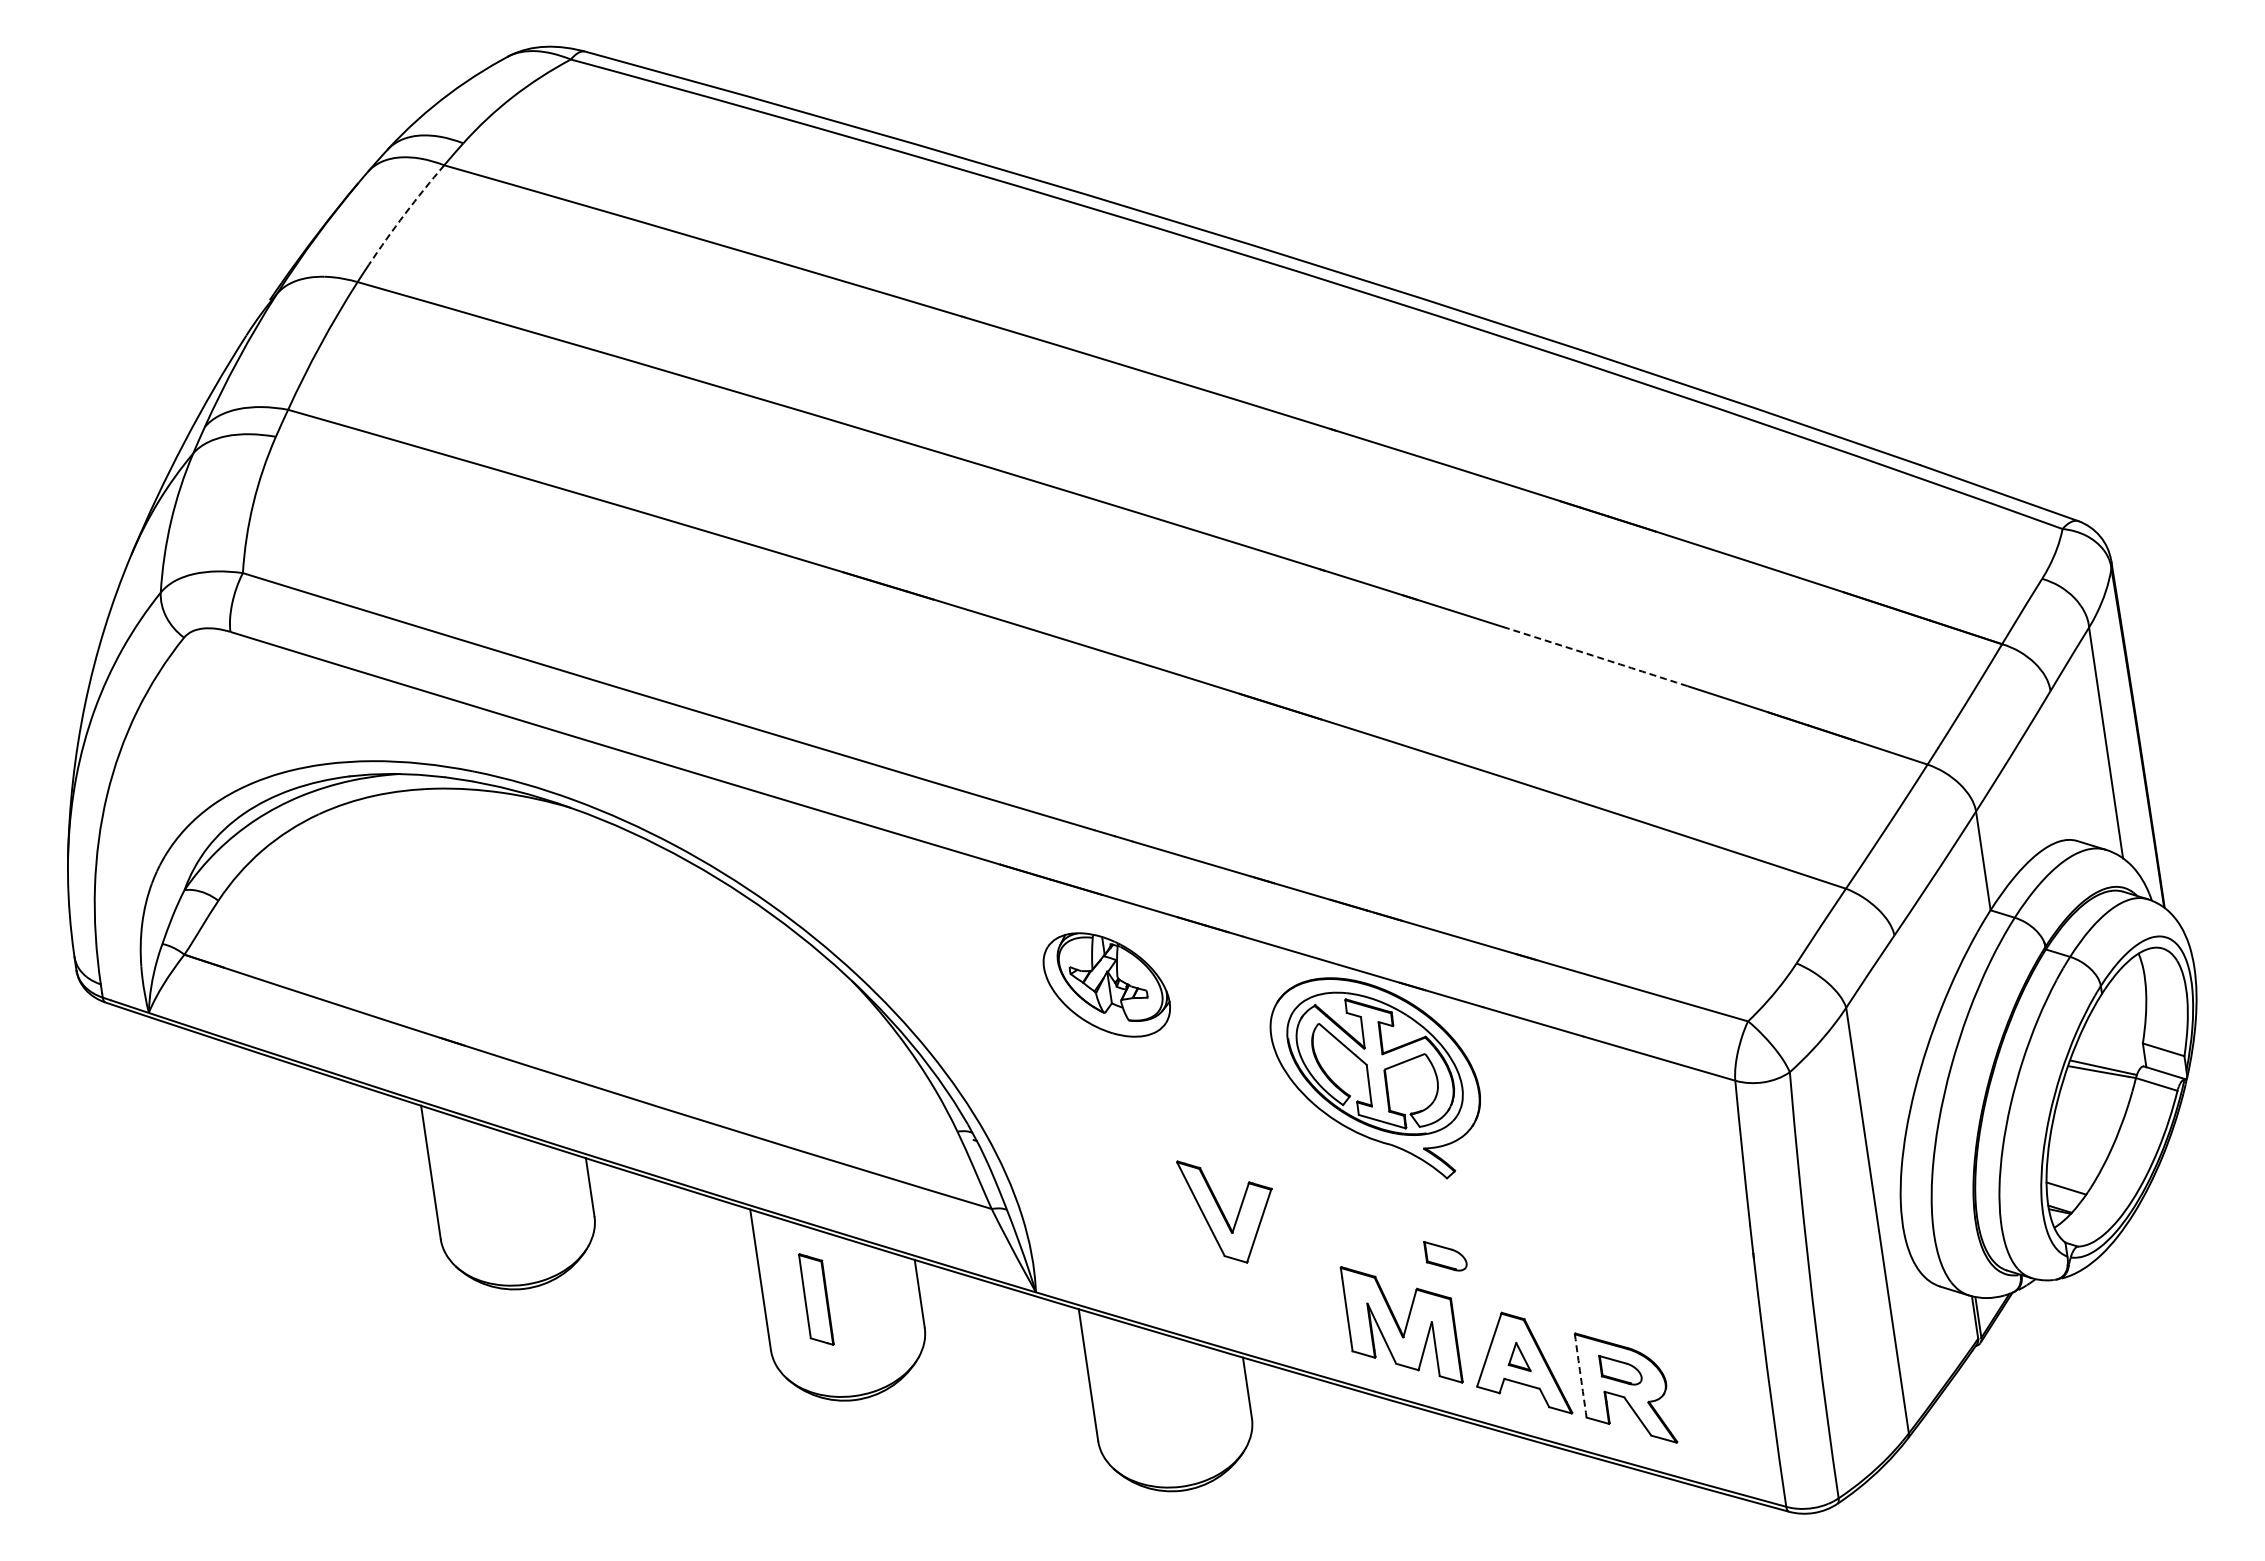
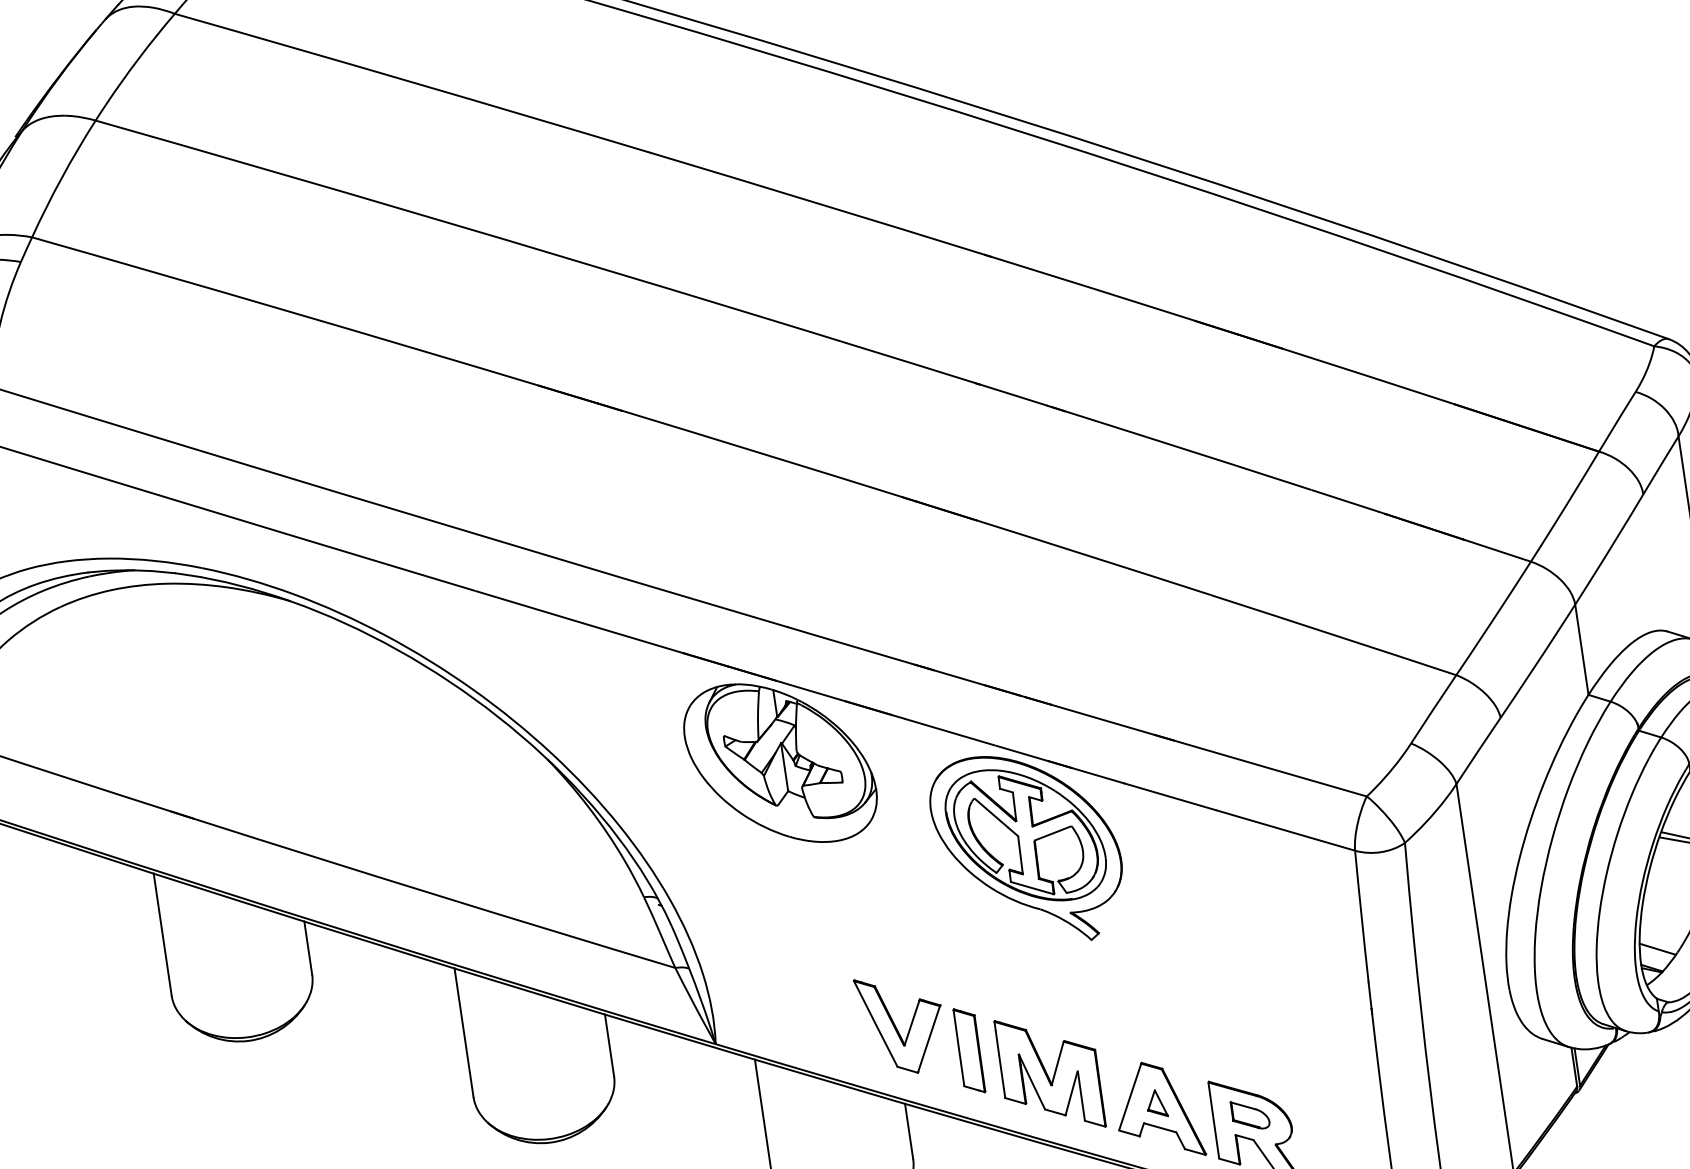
arc: (405, 213) -> (139, 57), dashed -> solid
arc: (1597, 657) -> (1229, 463), dashed -> solid
part: (1106, 984) -> (780, 762), size x1.67
part: (1224, 1211) -> (897, 1026), moved
part: (1445, 1256) -> (1090, 1011), removed
part: (816, 1299) -> (969, 1050), moved
arc: (1580, 1376) -> (1213, 1121), dashed -> solid

